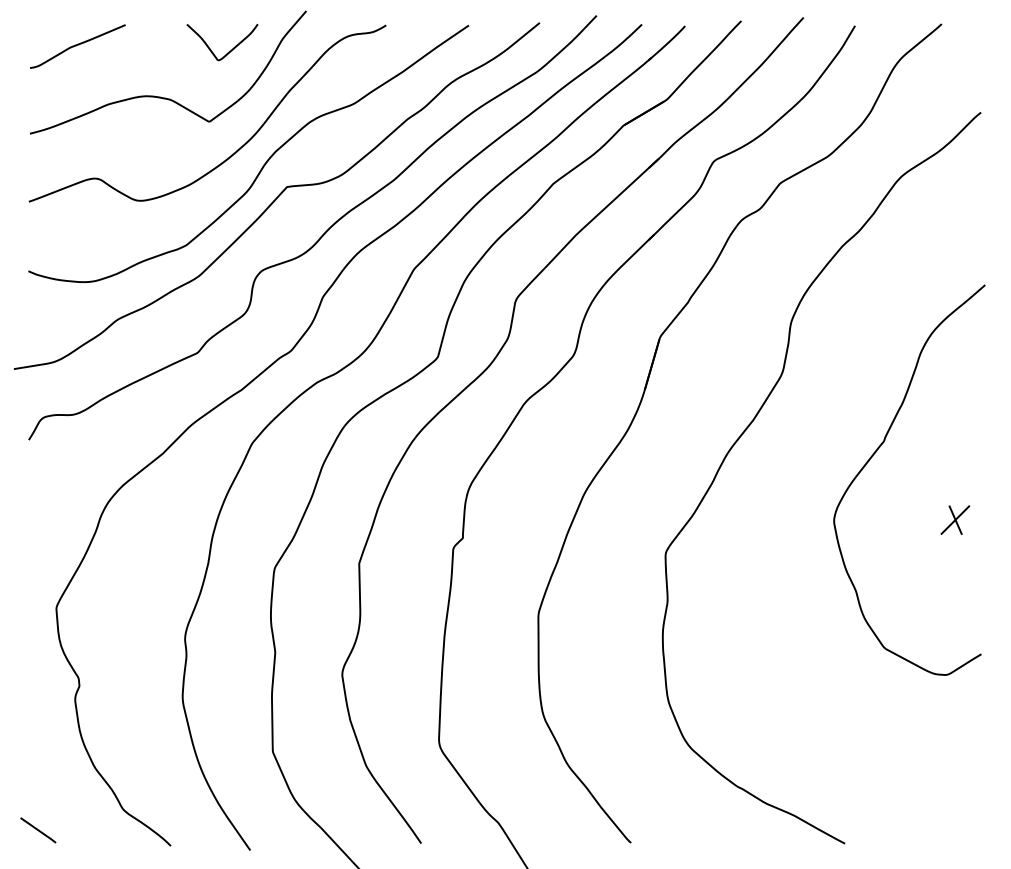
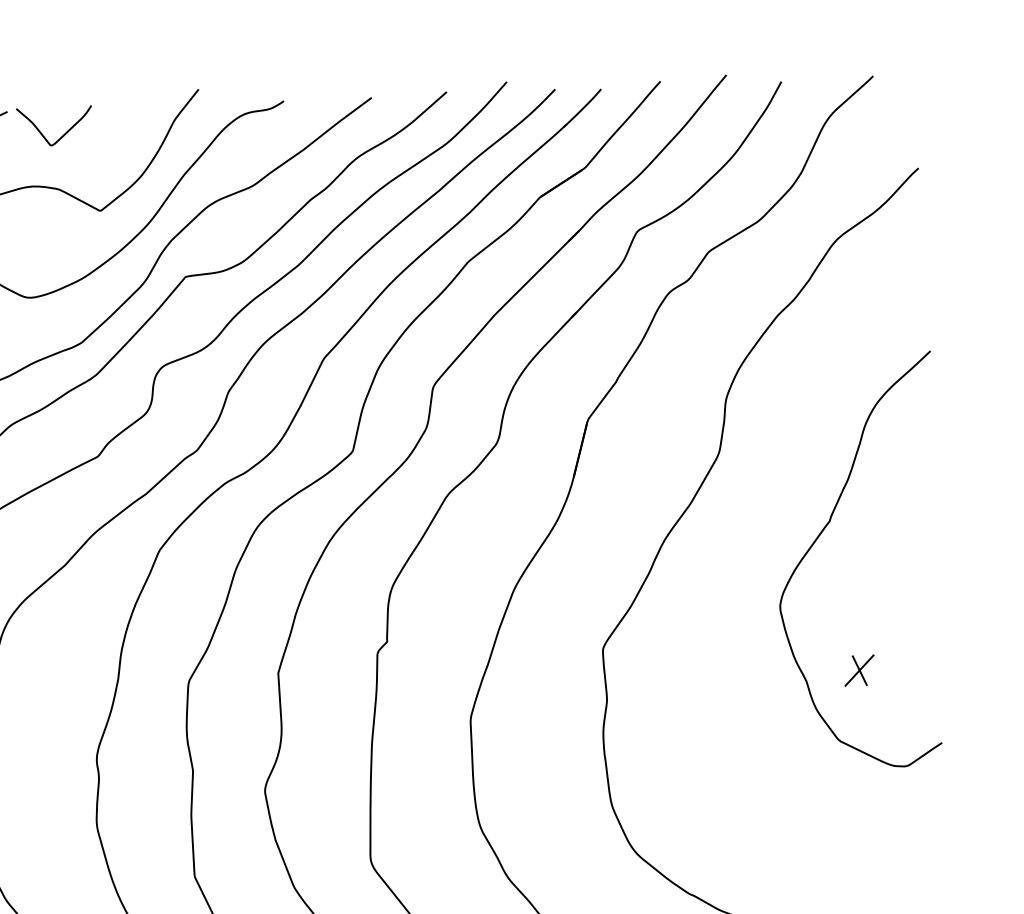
curve: (228, 51) -> (61, 135), moved
part: (955, 519) -> (859, 669), moved

